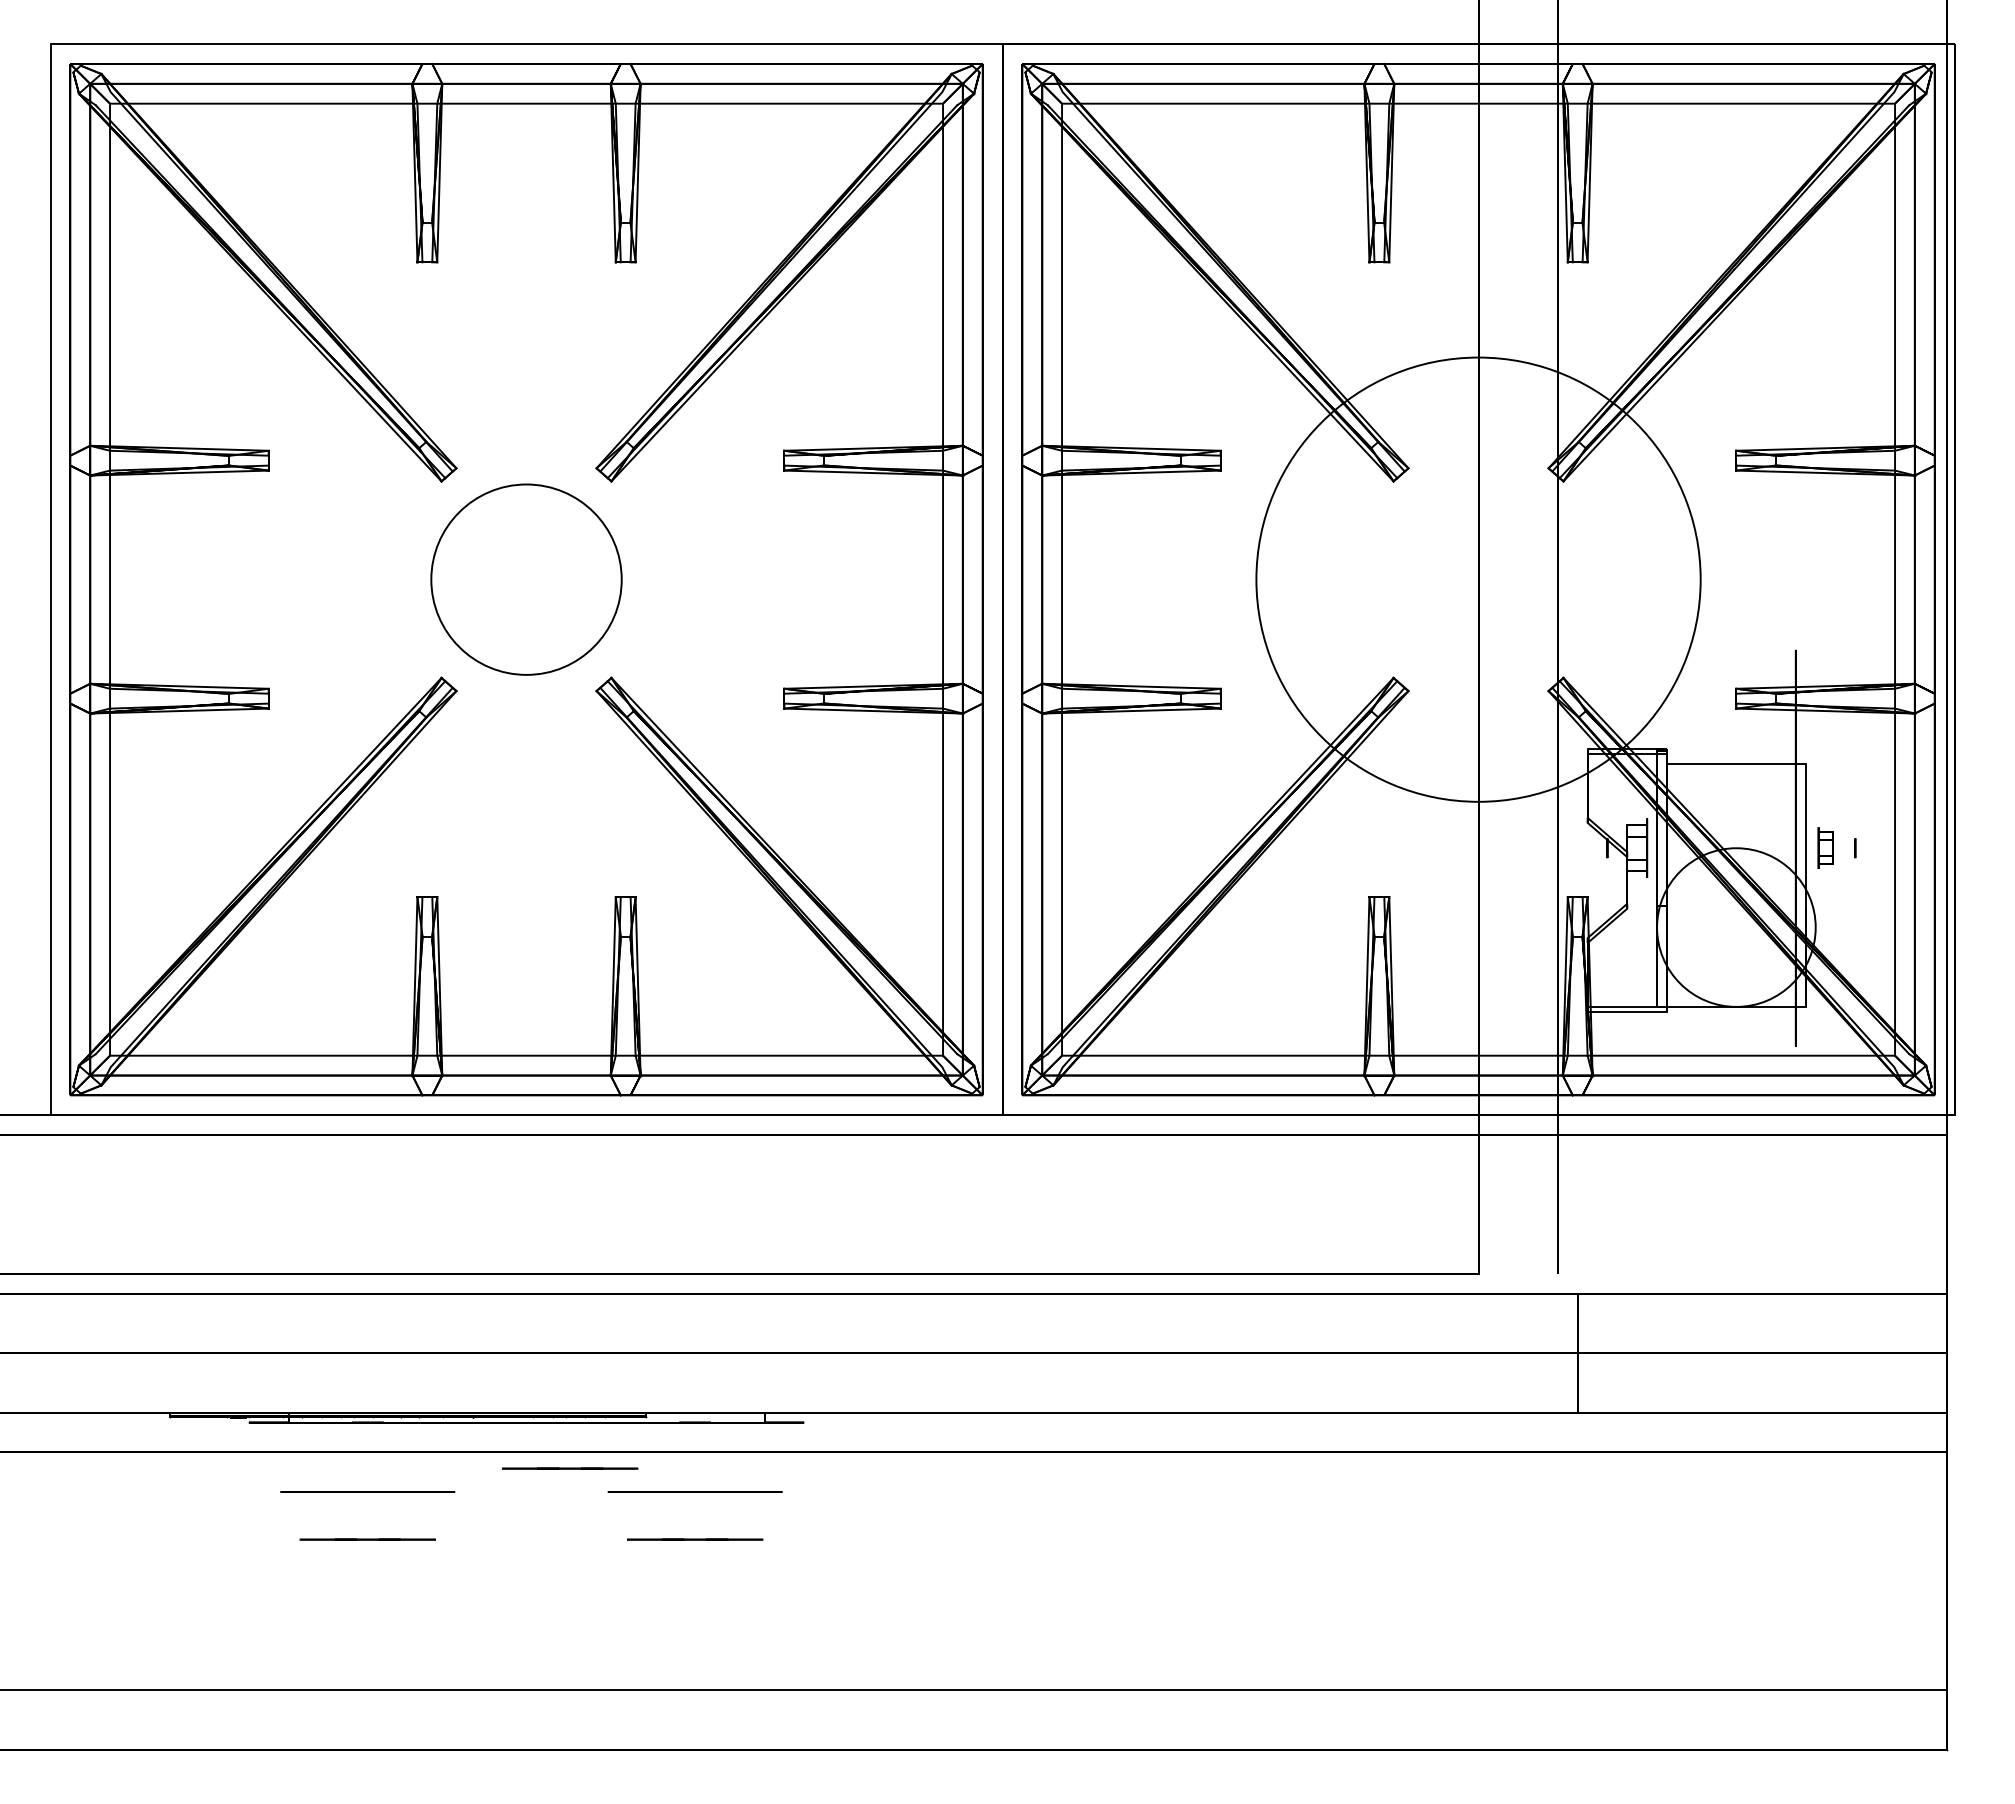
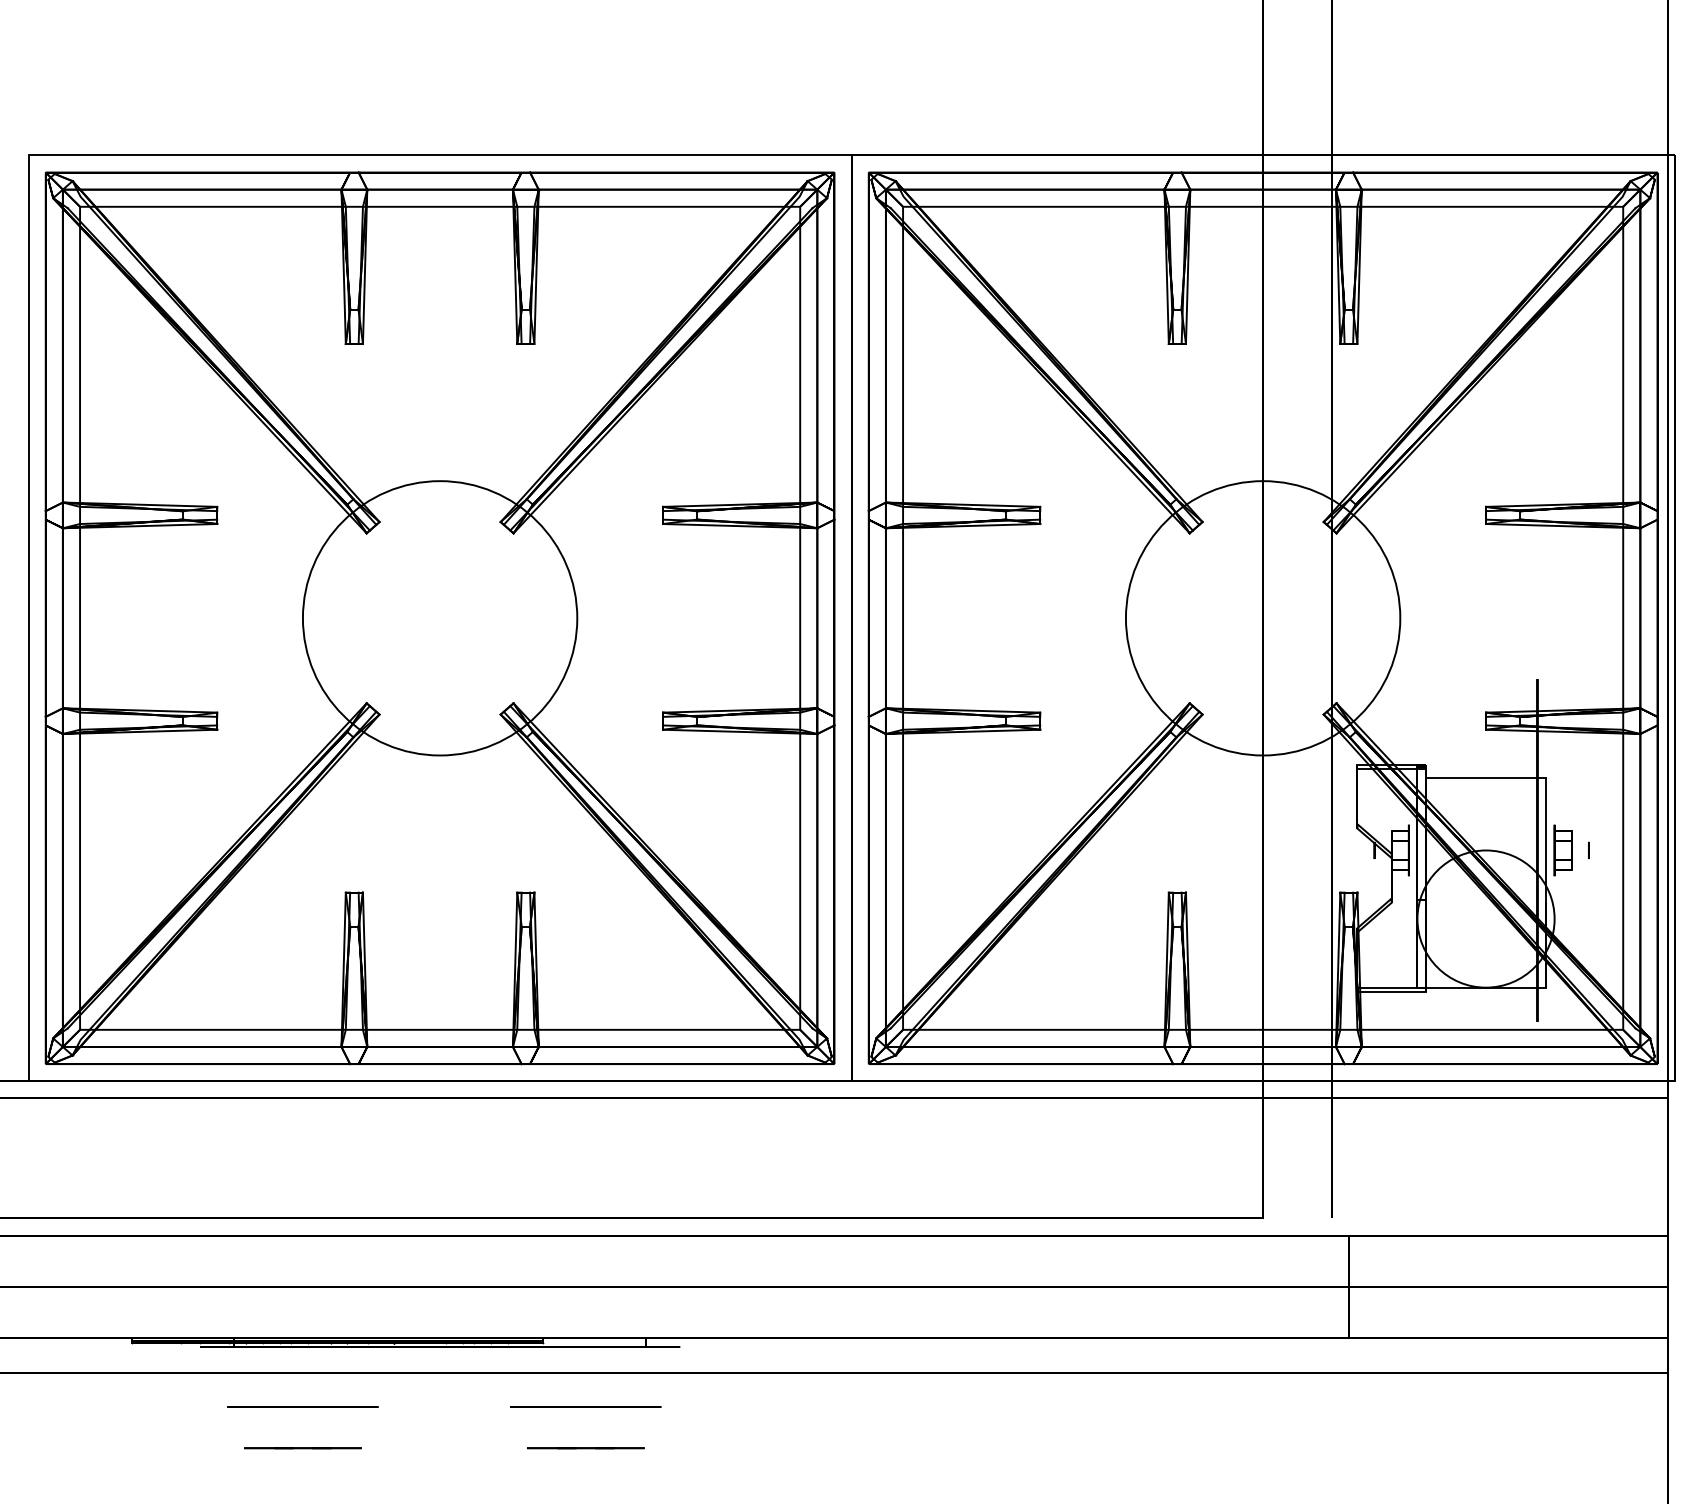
circle: (526, 579) -> (440, 618), size x1.67
circle: (1478, 579) -> (1263, 618), size x0.71
part: (1825, 847) -> (1563, 849), size x1.43
line: (570, 1468) -> (478, 1386), removed

